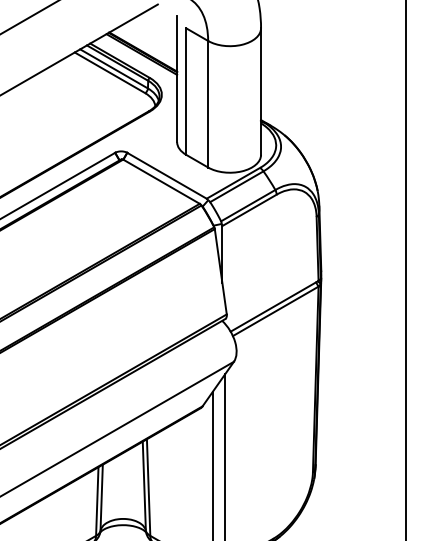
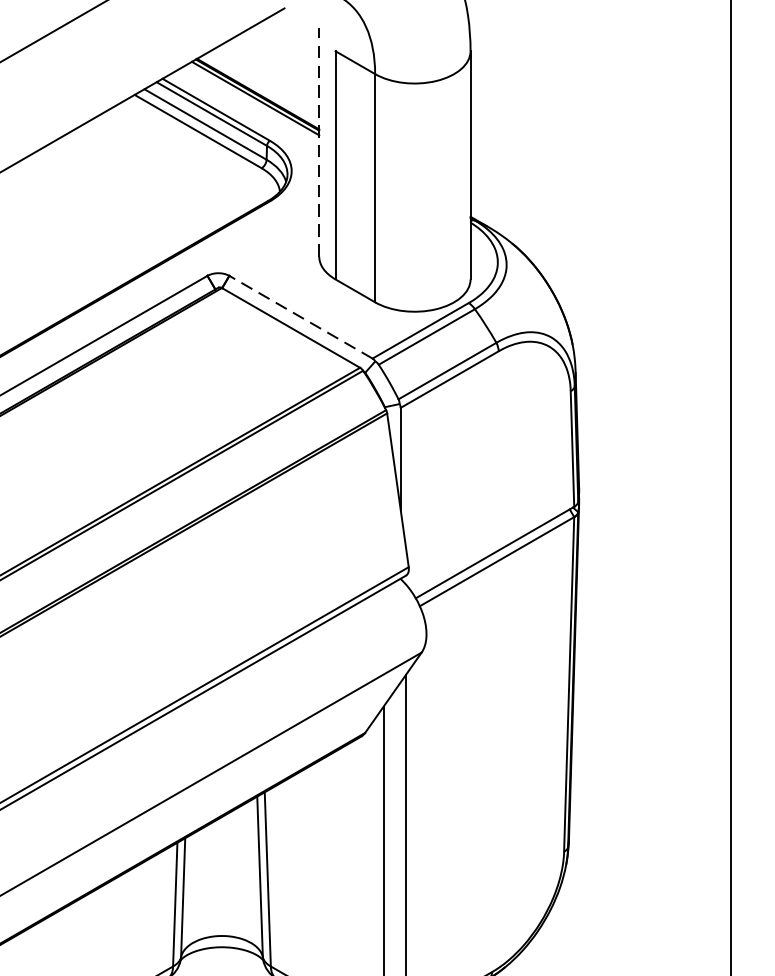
line: (177, 78) -> (319, 141), solid -> dashed
line: (167, 175) -> (301, 316), solid -> dashed

